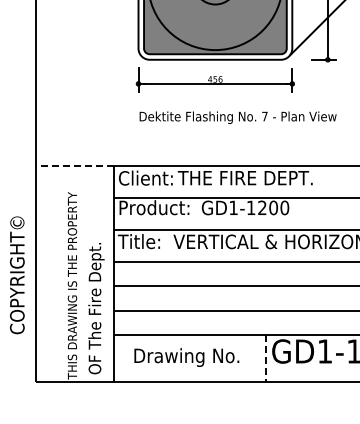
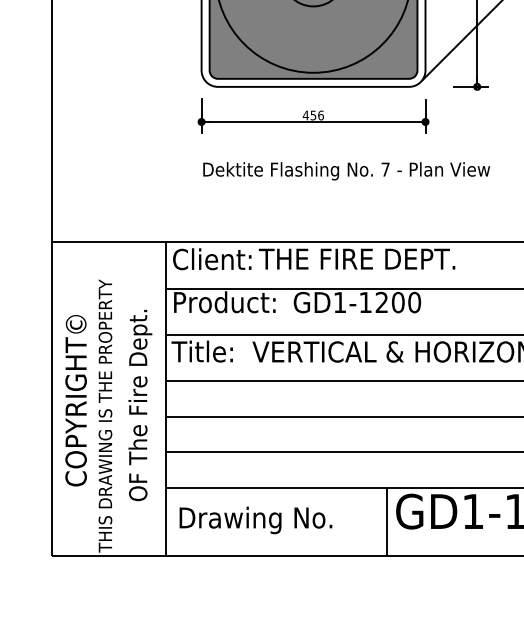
line: (74, 166) -> (108, 242), dashed -> solid
text: (17, 275) -> (76, 400), moved
text: (96, 308) -> (140, 405), moved
text: (186, 357) -> (255, 520), moved
line: (265, 358) -> (386, 521), dashed -> solid

